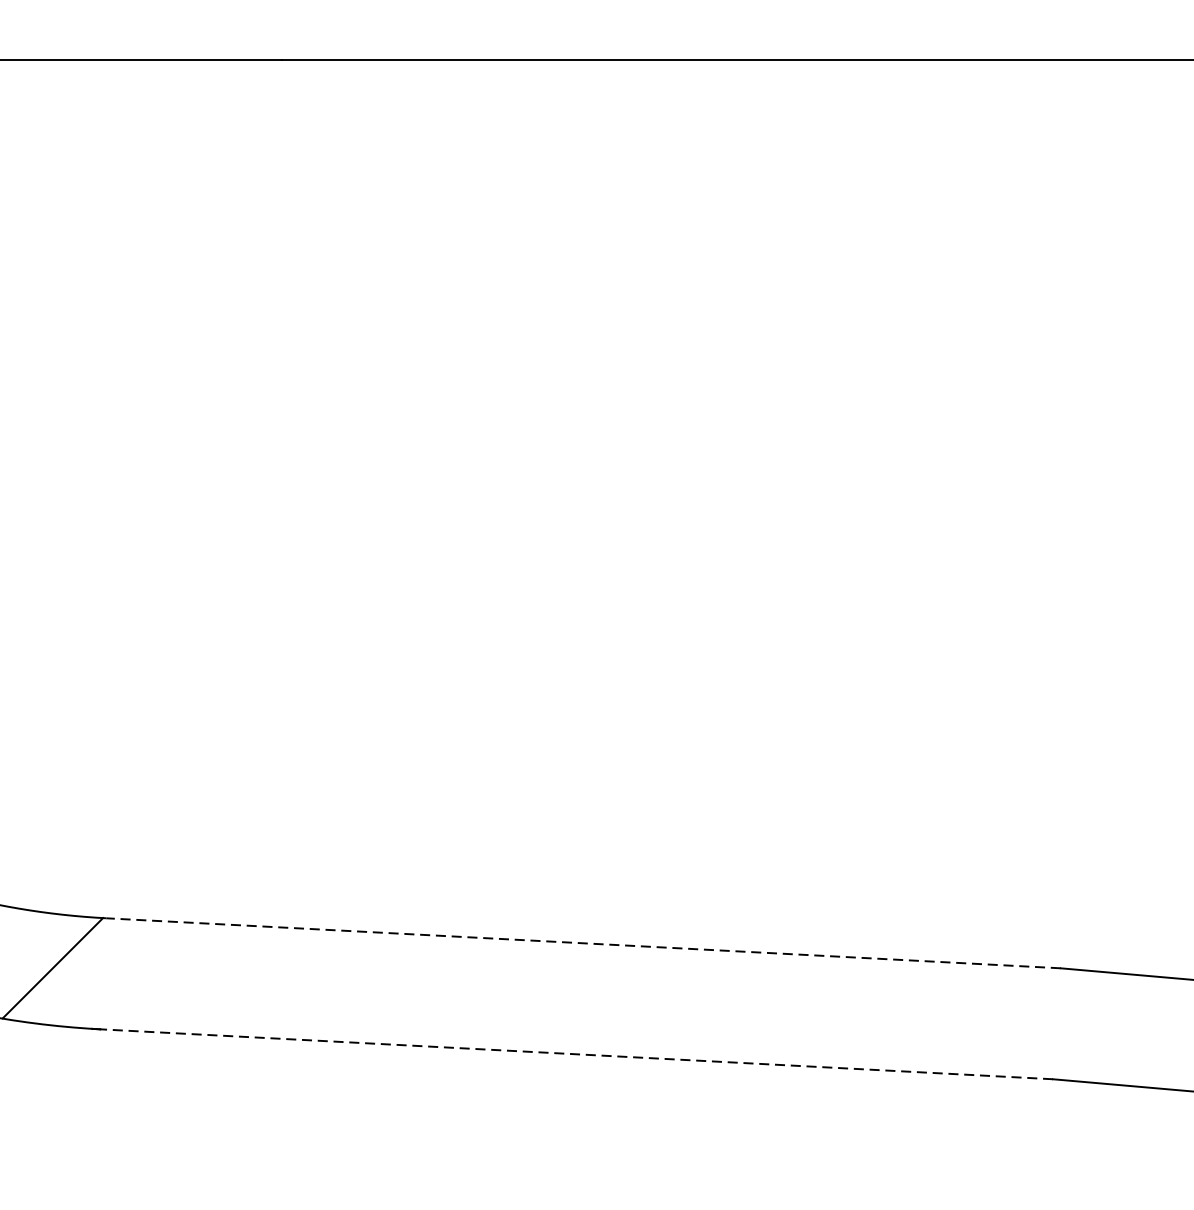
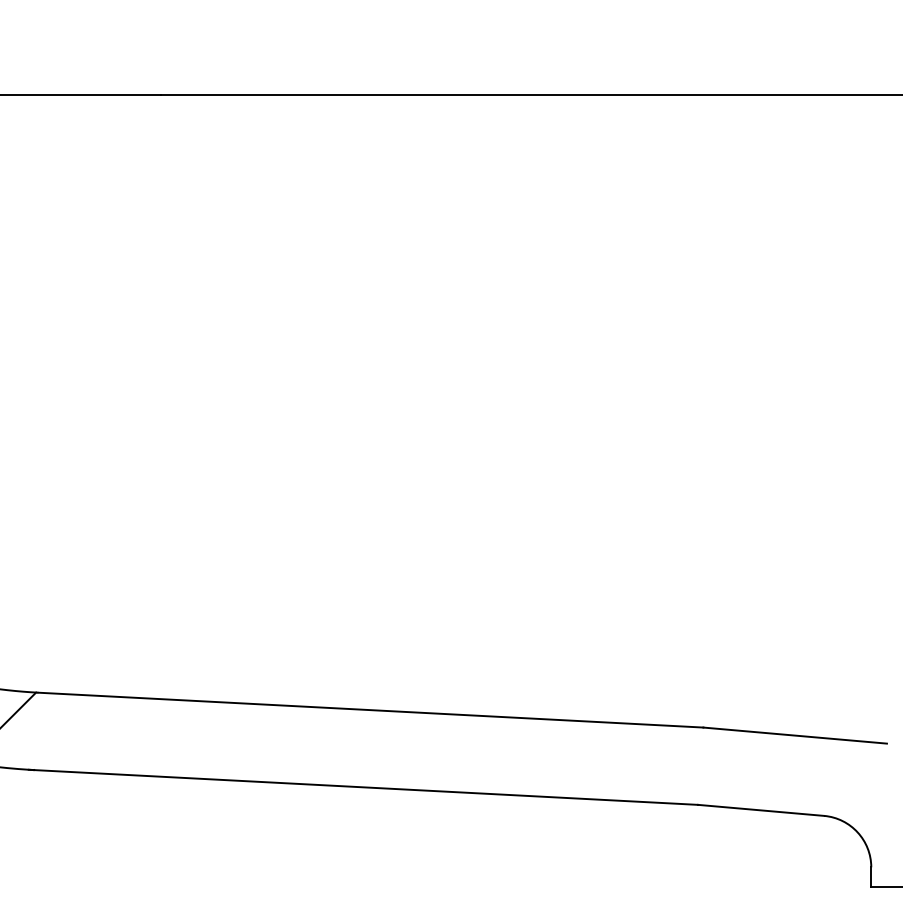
line: (582, 943) -> (370, 710), dashed -> solid
line: (575, 1054) -> (365, 787), dashed -> solid

